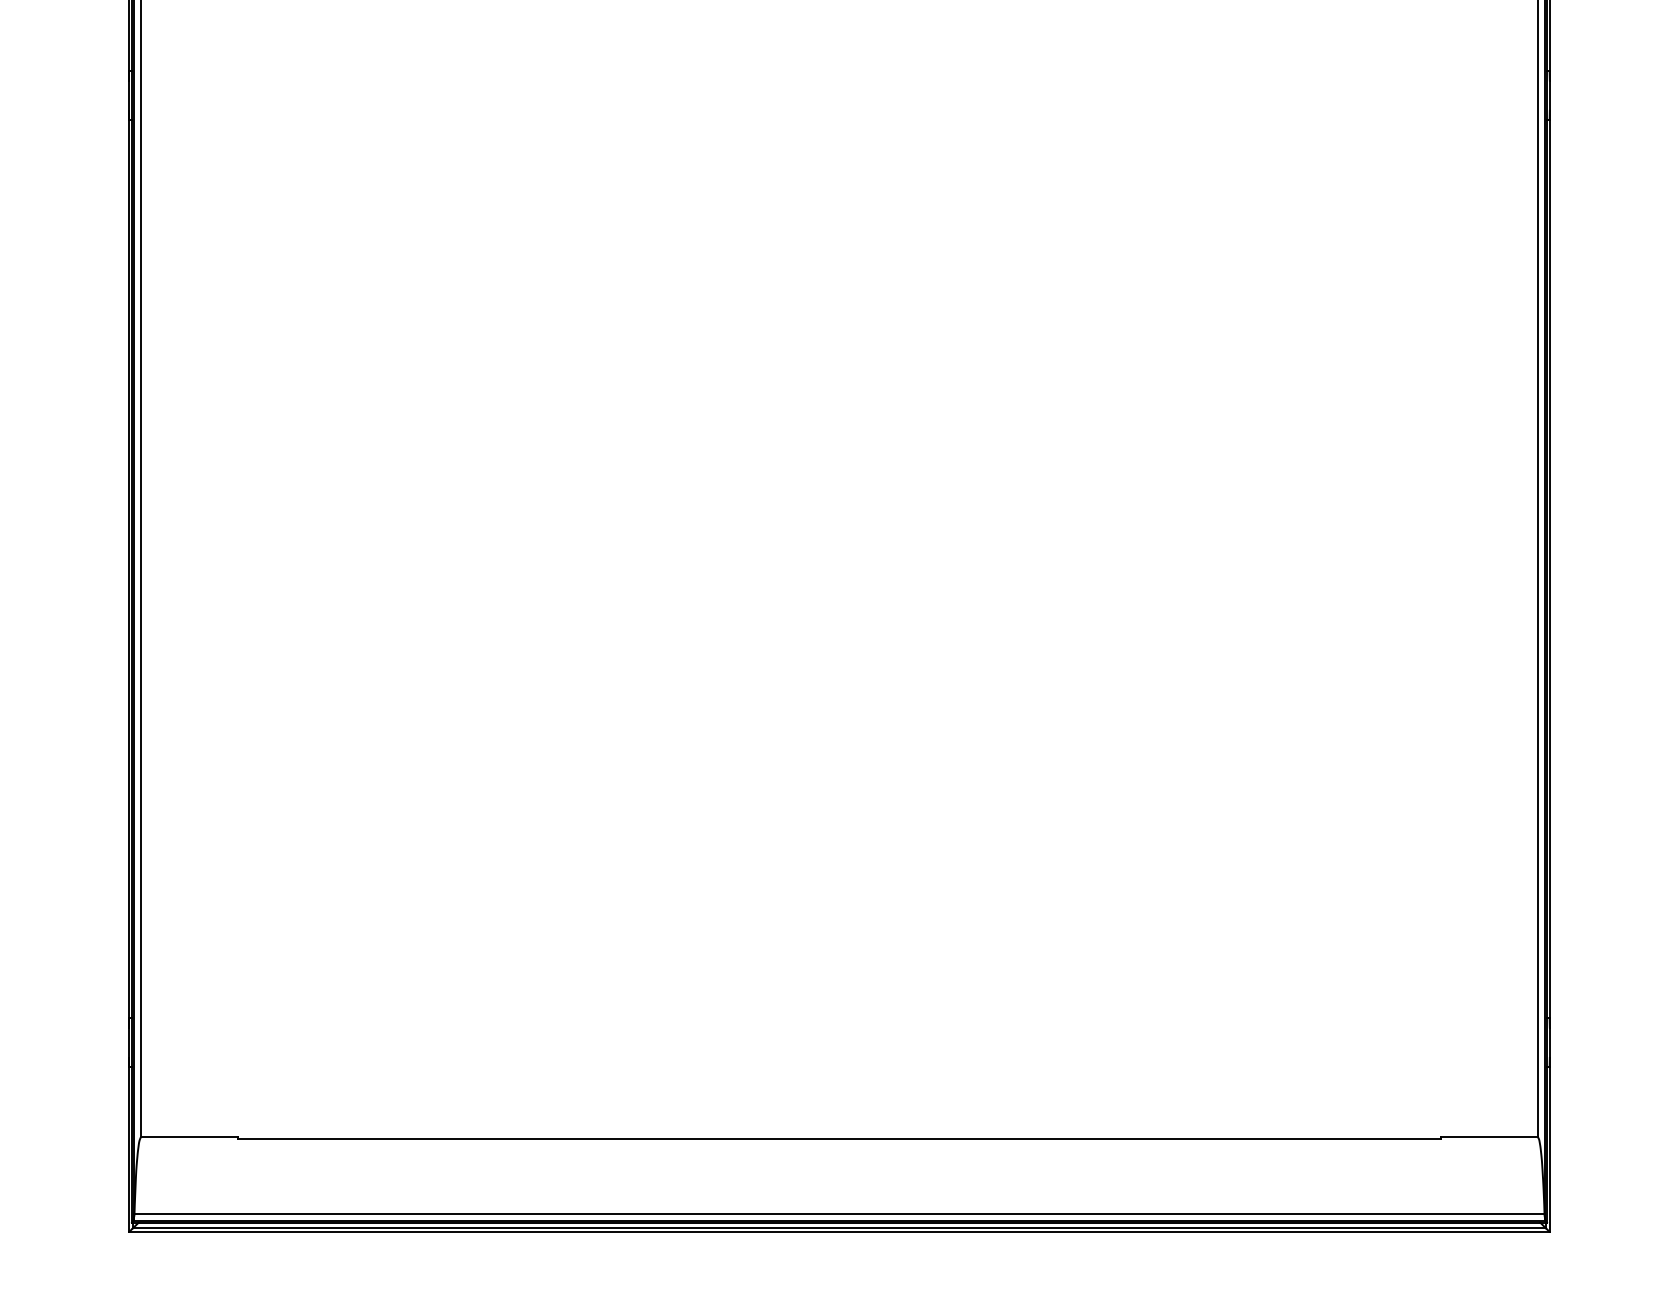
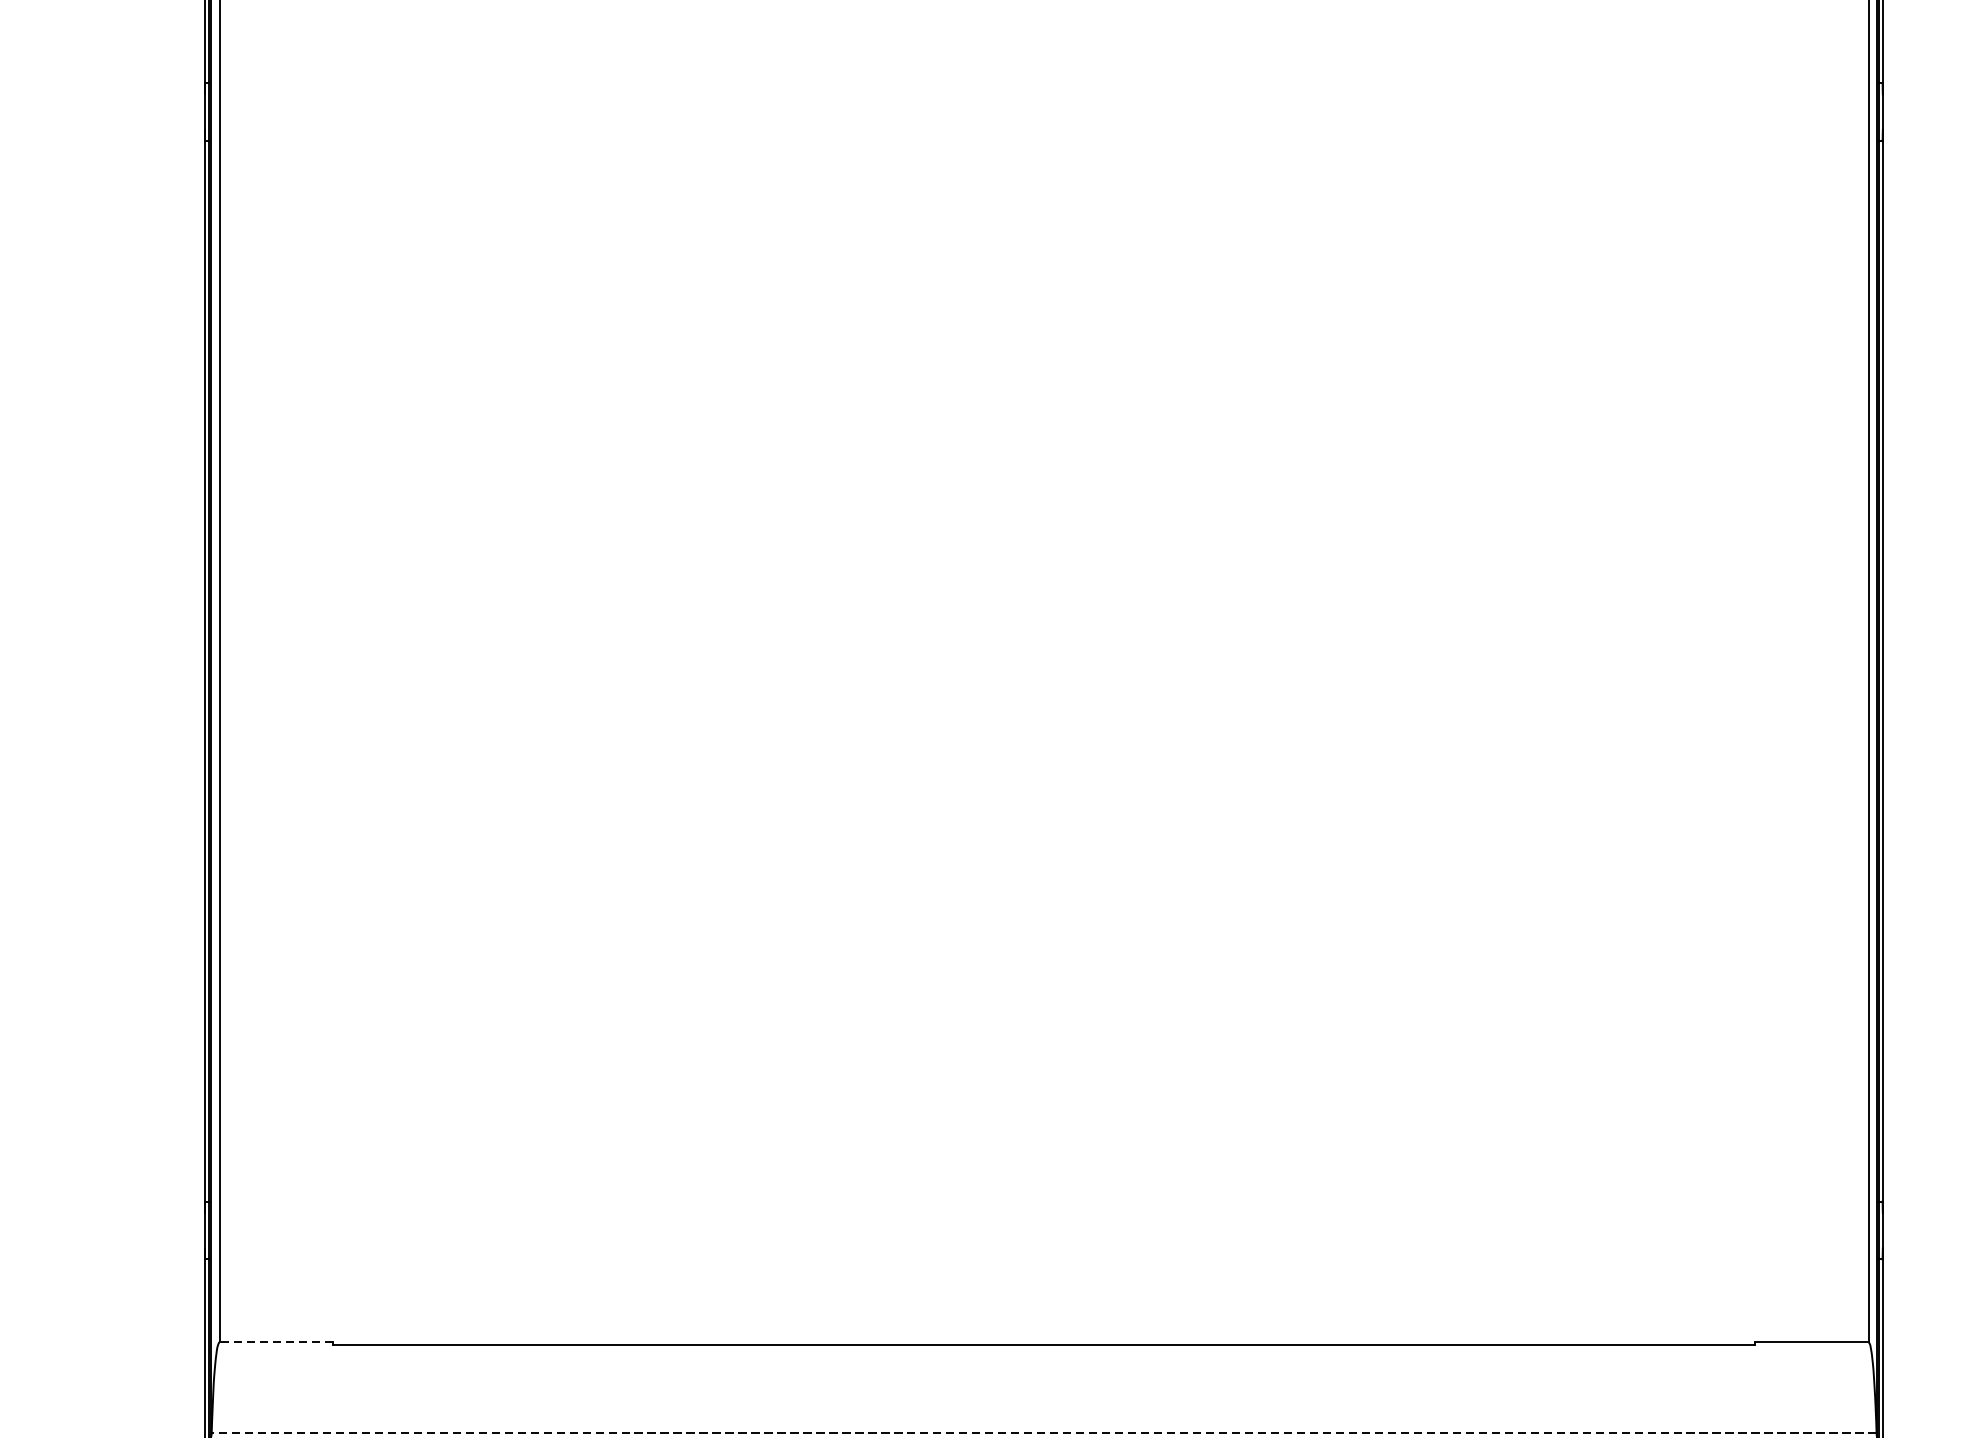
line: (188, 1137) -> (275, 1342), solid -> dashed
line: (839, 1214) -> (1044, 1433), solid -> dashed

